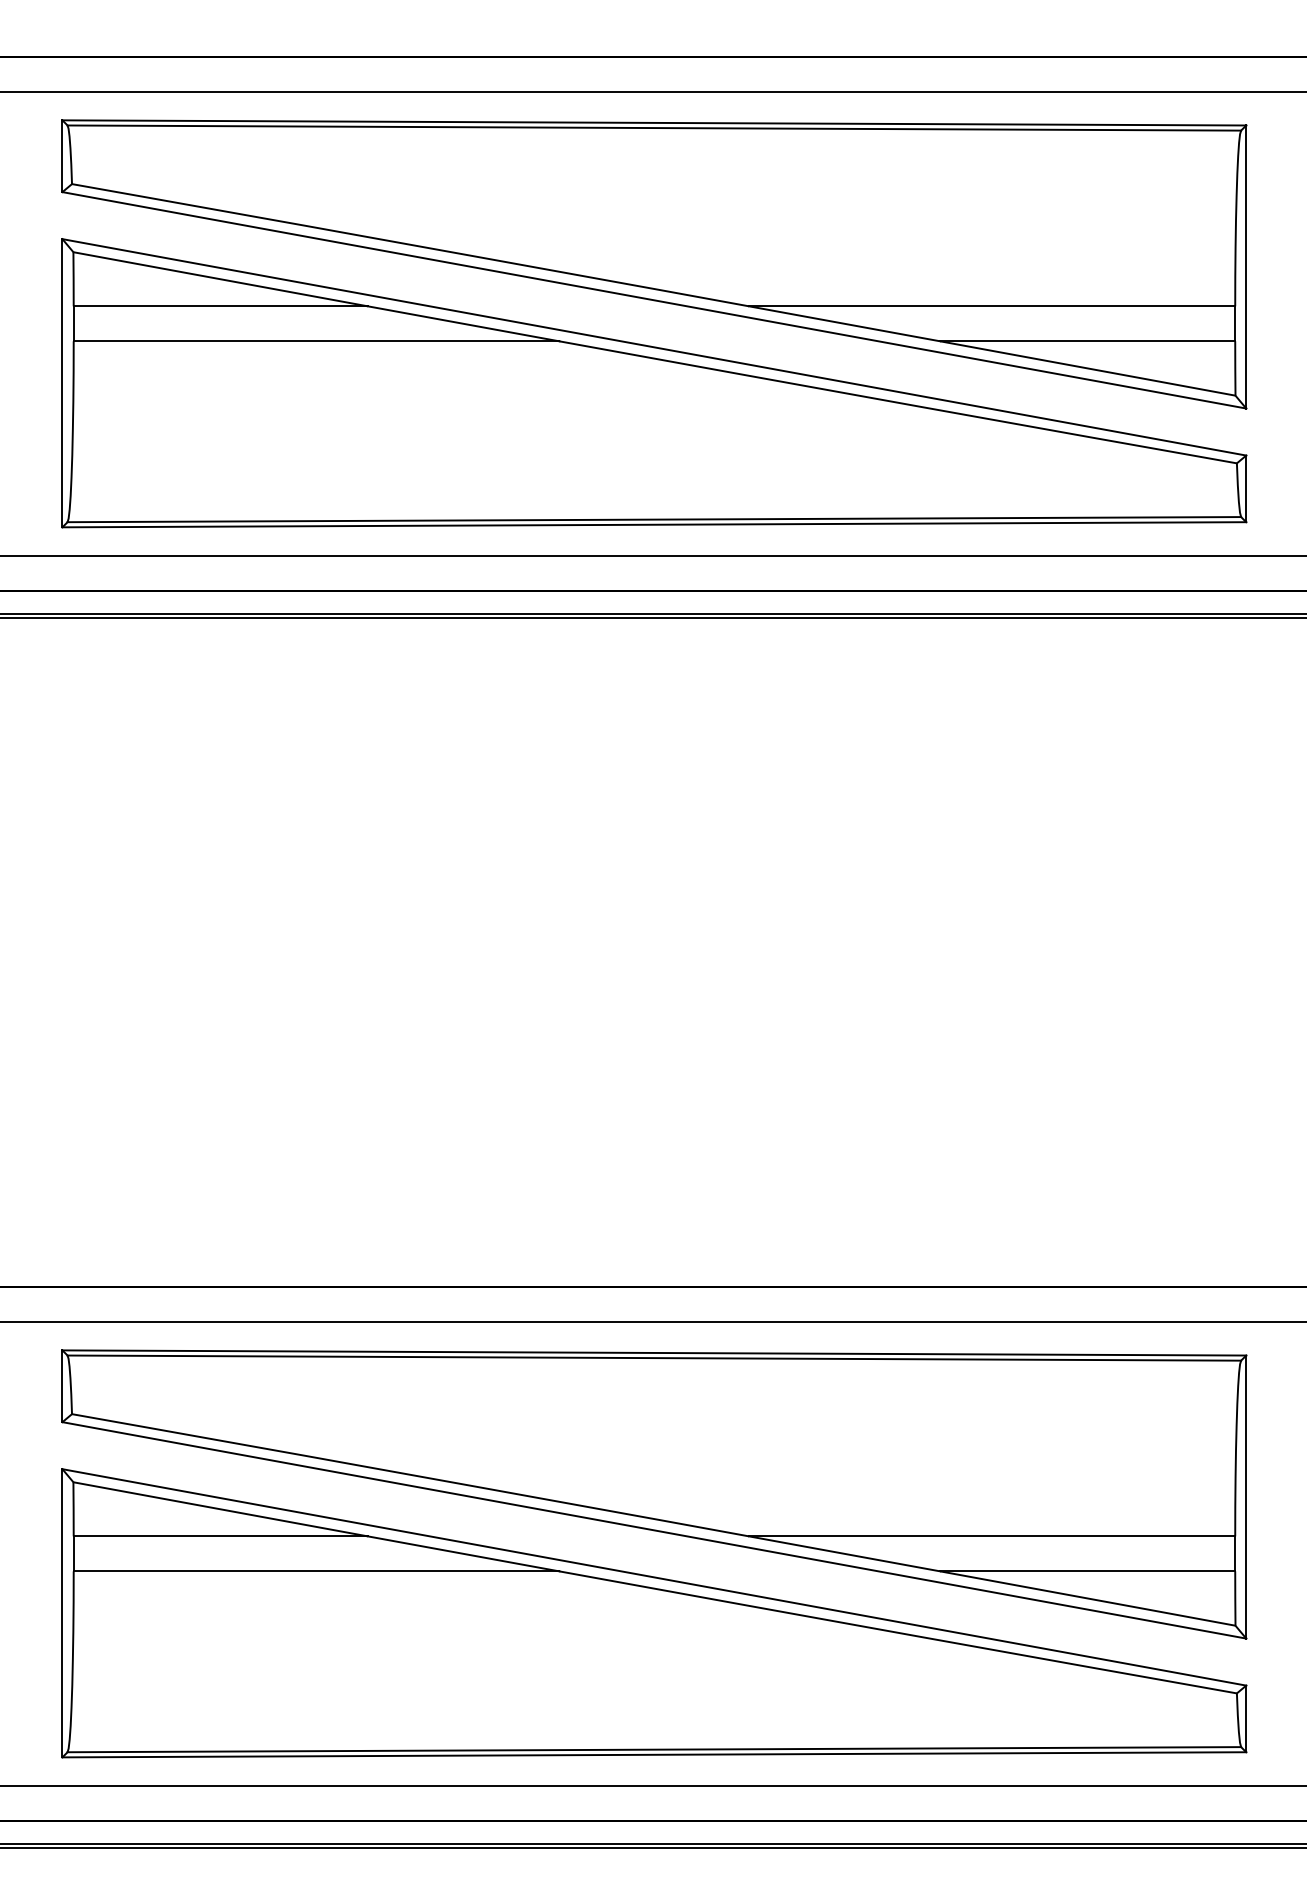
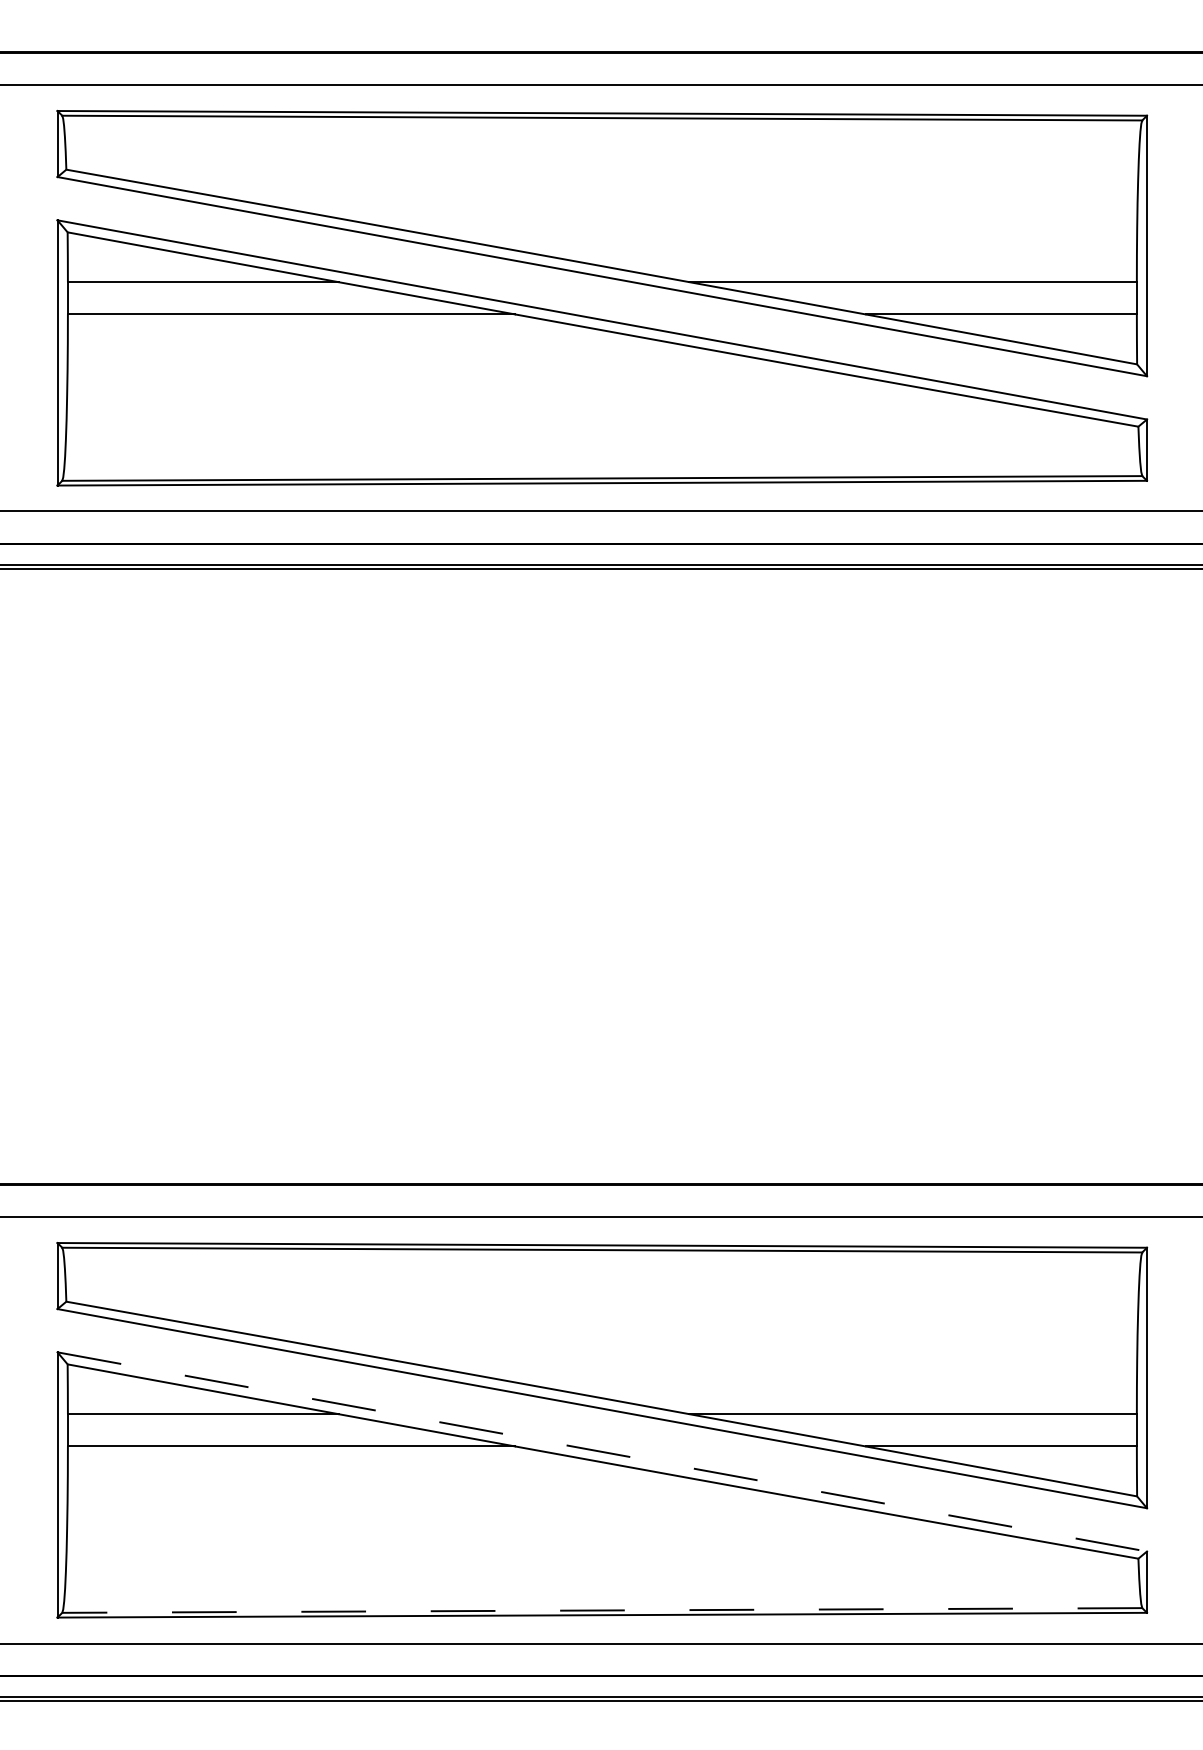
line: (654, 1577) -> (602, 1452), solid -> dashed
line: (654, 1749) -> (602, 1610), solid -> dashed

